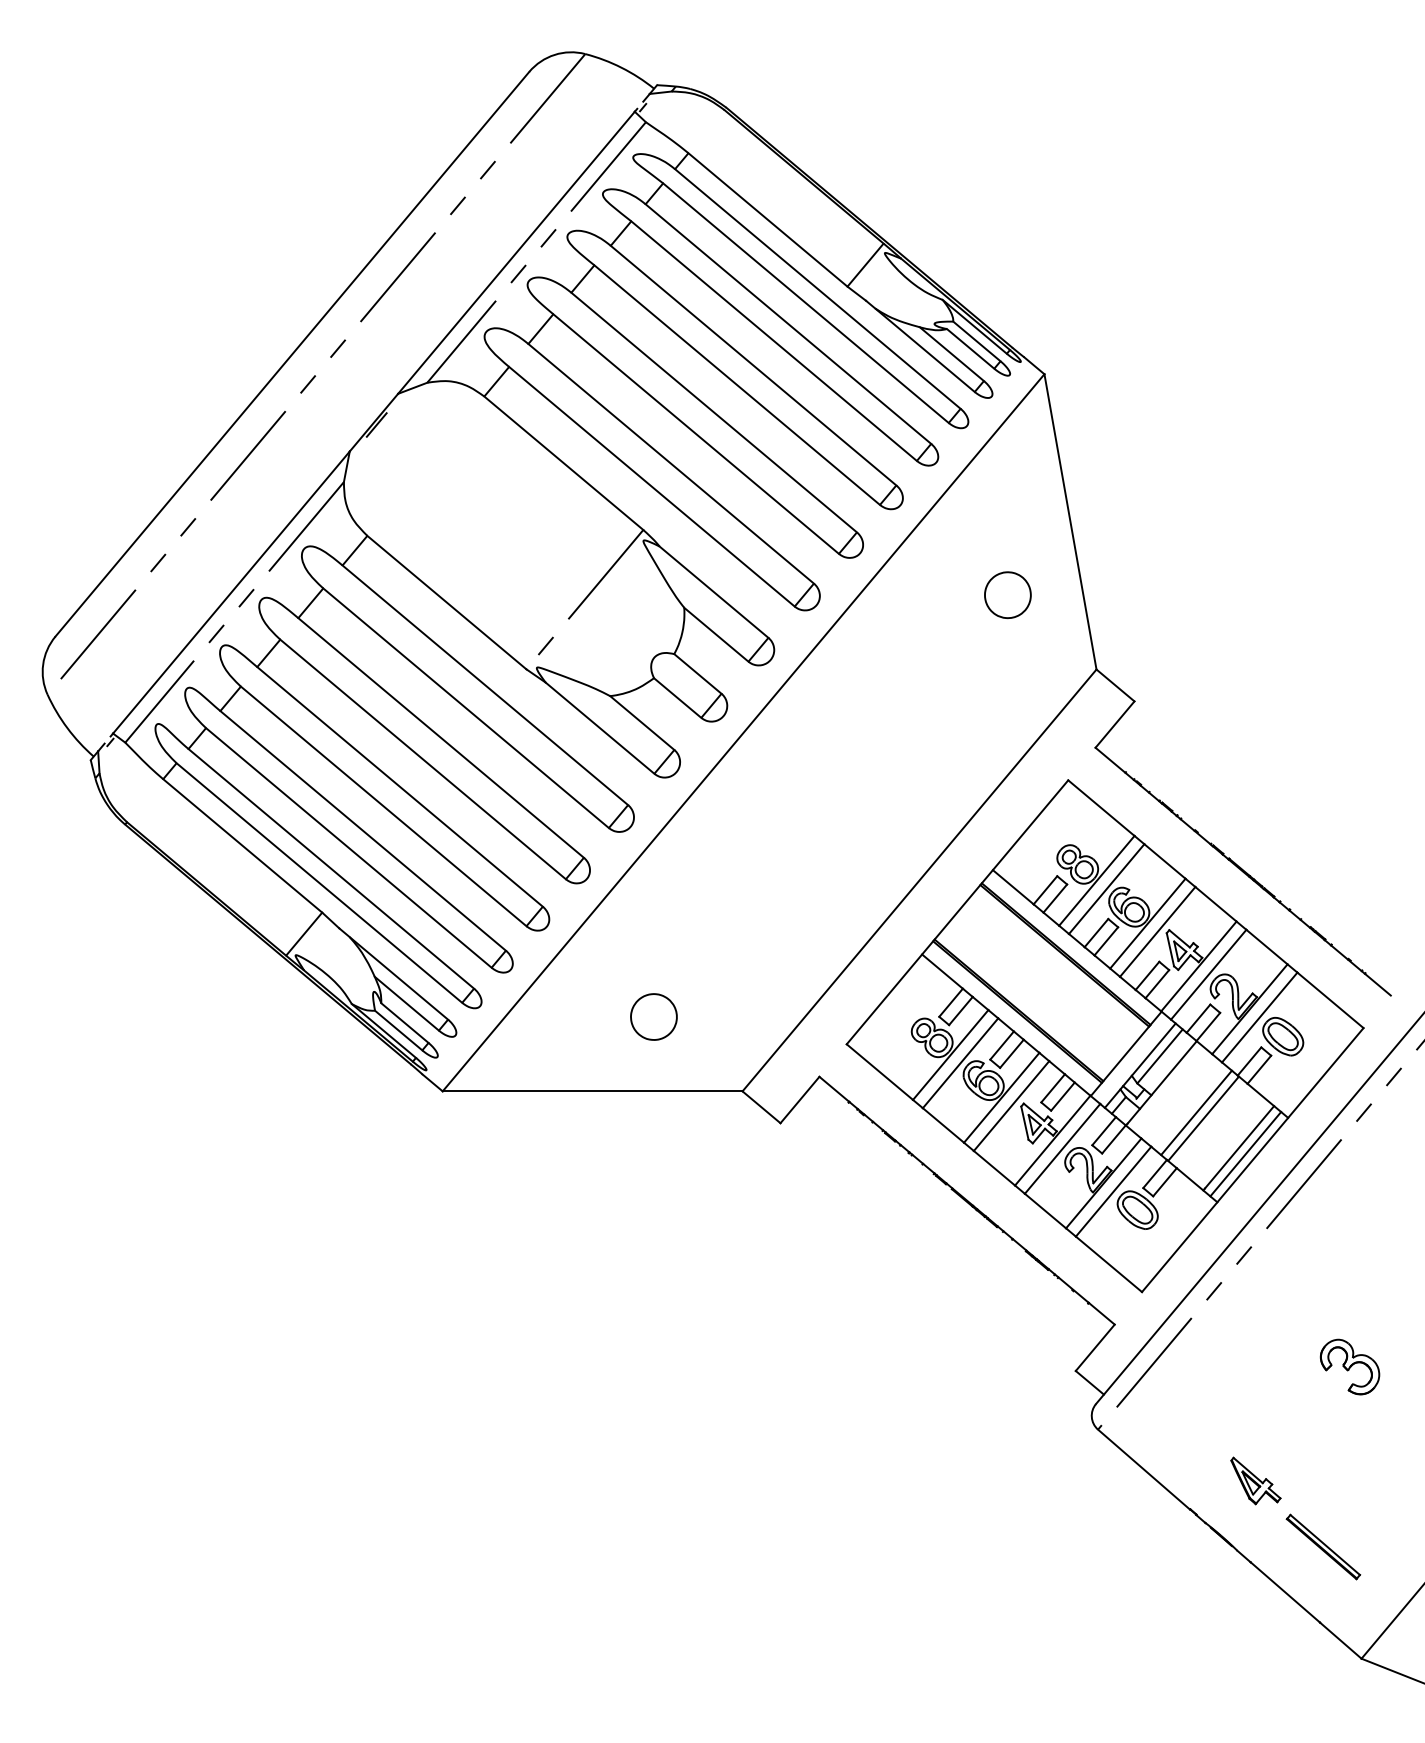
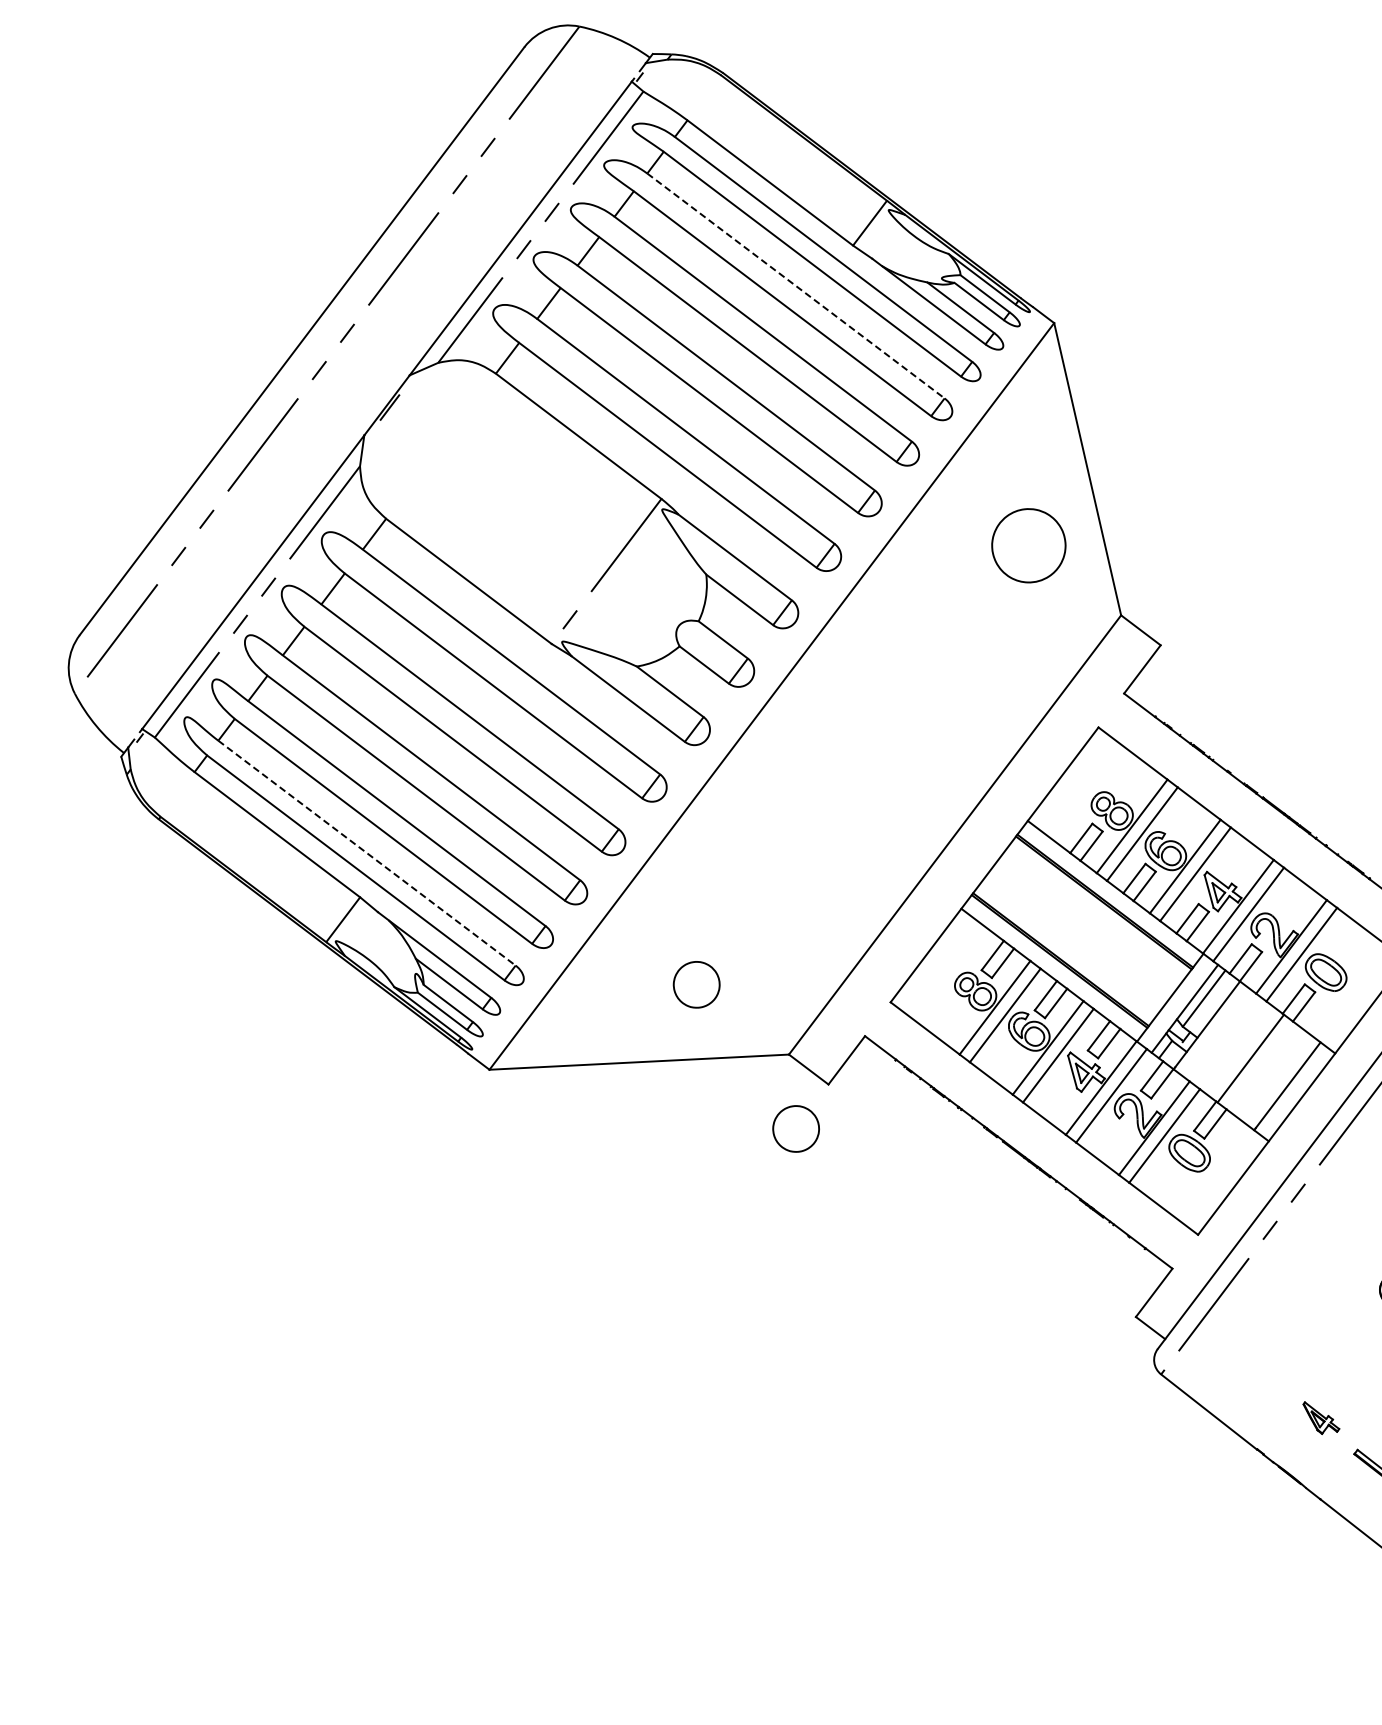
line: (788, 324) -> (796, 286), solid -> dashed
part: (1007, 594) -> (1028, 544), size x1.6
line: (331, 869) -> (367, 853), solid -> dashed
line: (1196, 1112) -> (1243, 1052), removed
line: (1245, 1154) -> (1294, 1092), removed
part: (745, 1165) -> (795, 1128), added
part: (1255, 1480) -> (1320, 1417), size x0.7

